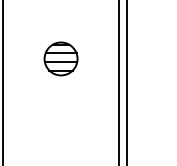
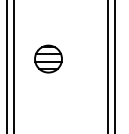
part: (60, 58) -> (48, 58), moved

